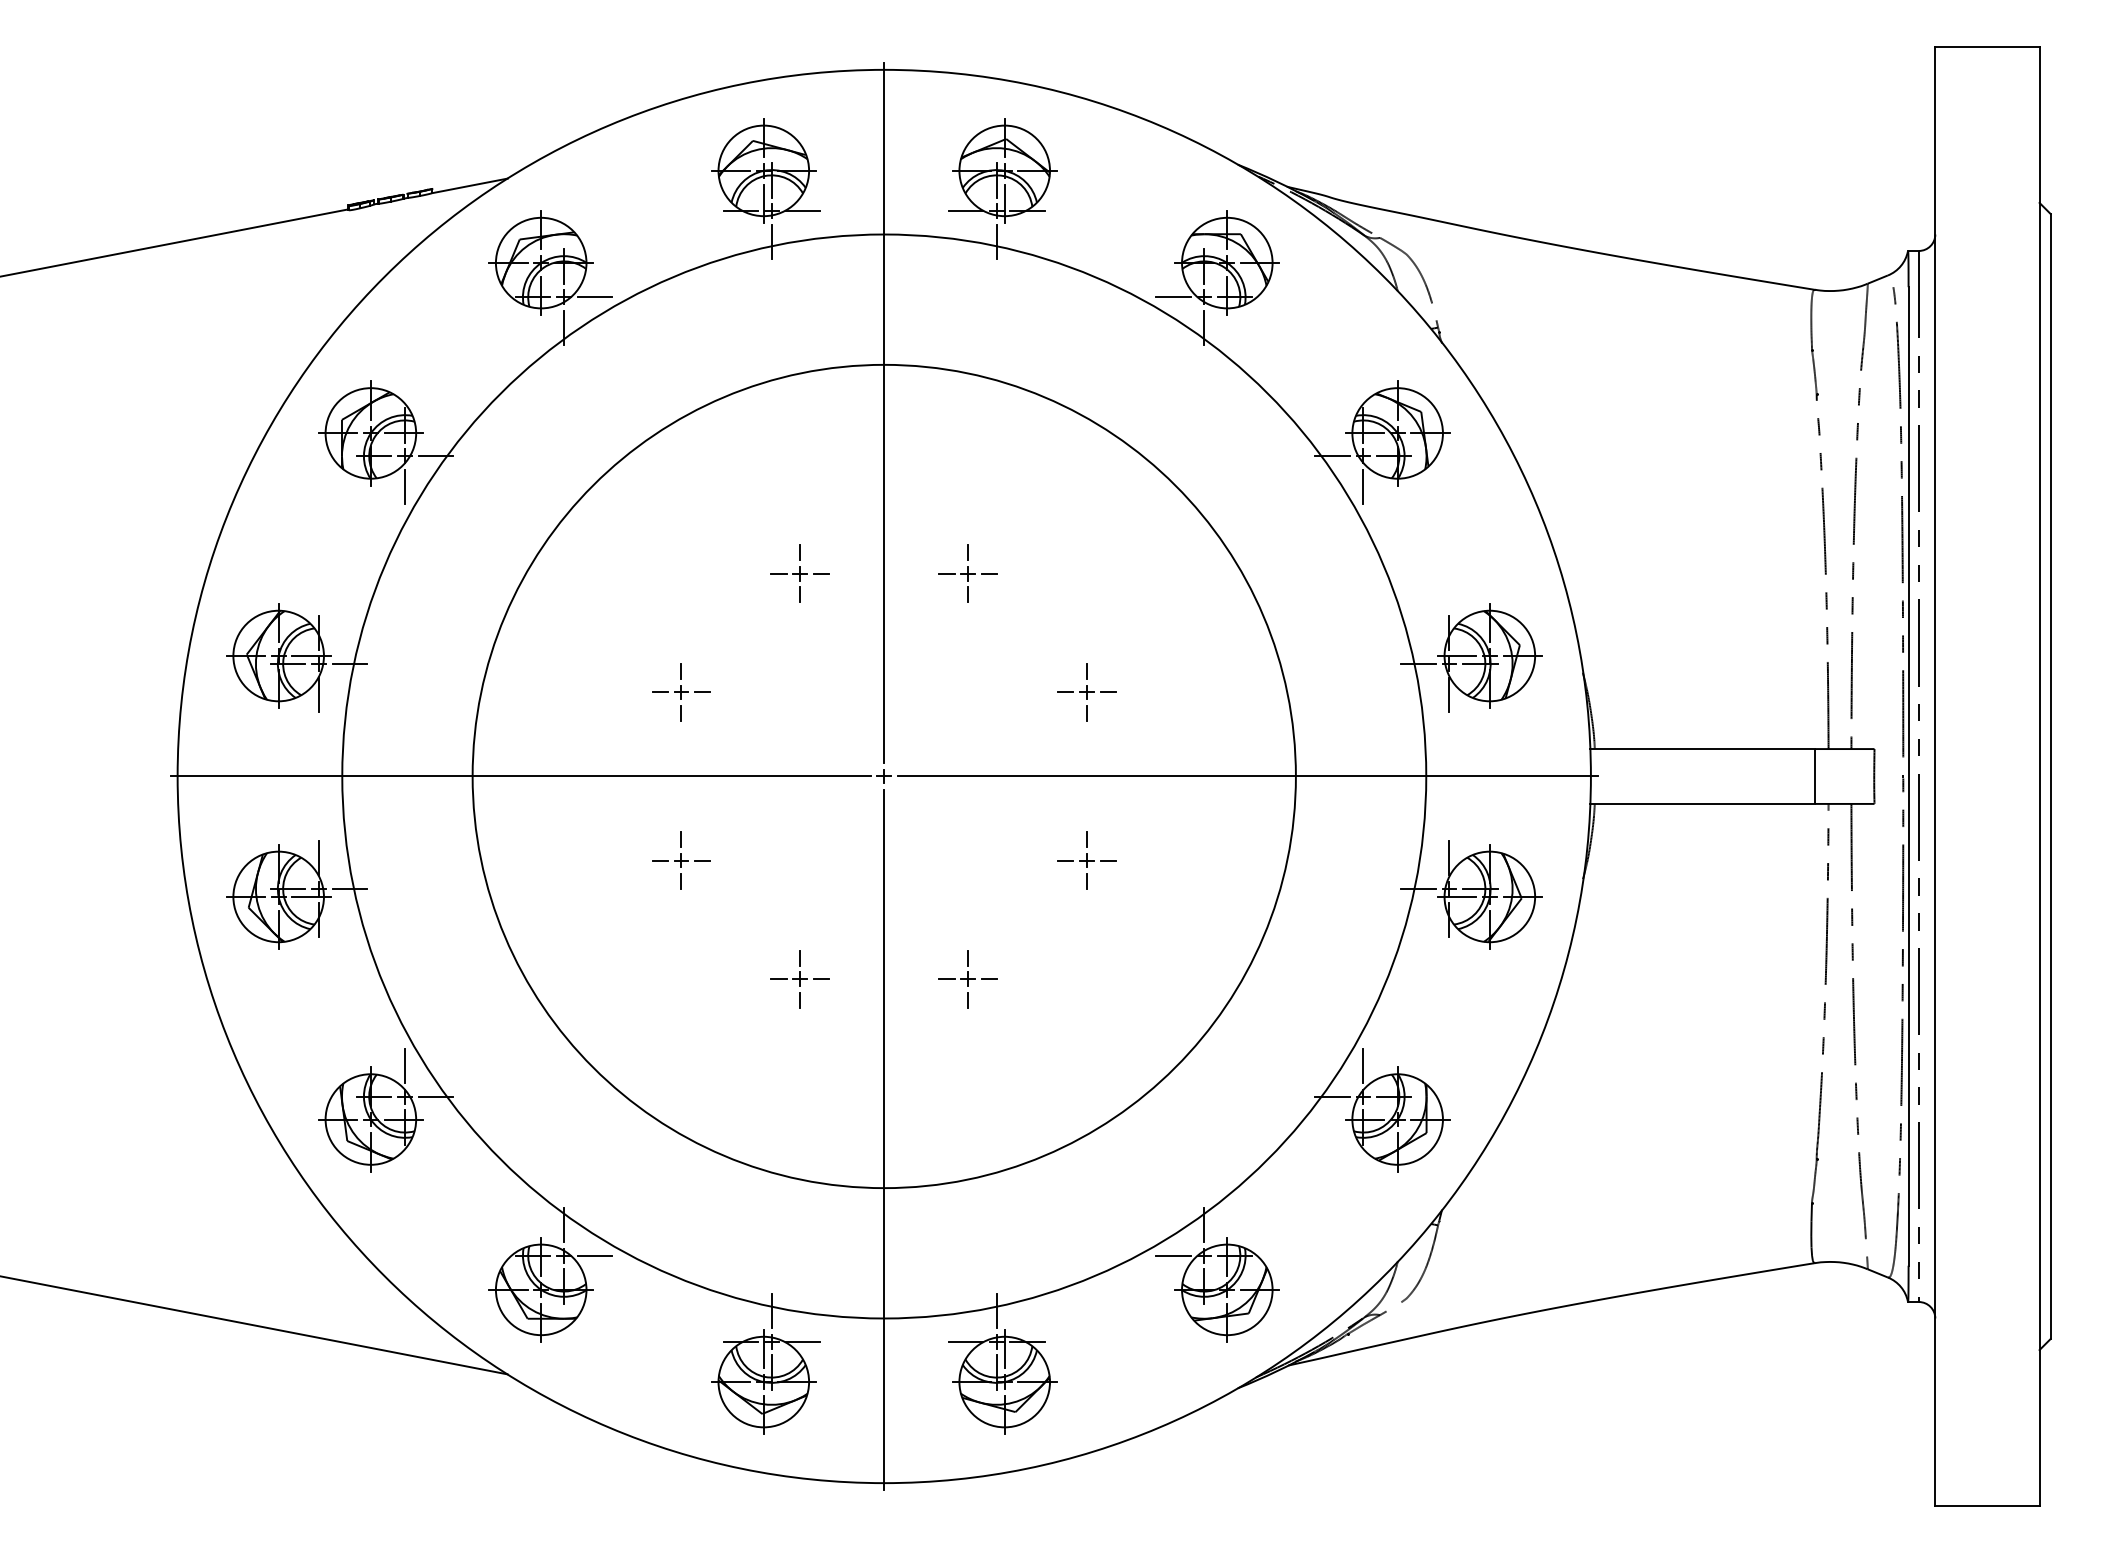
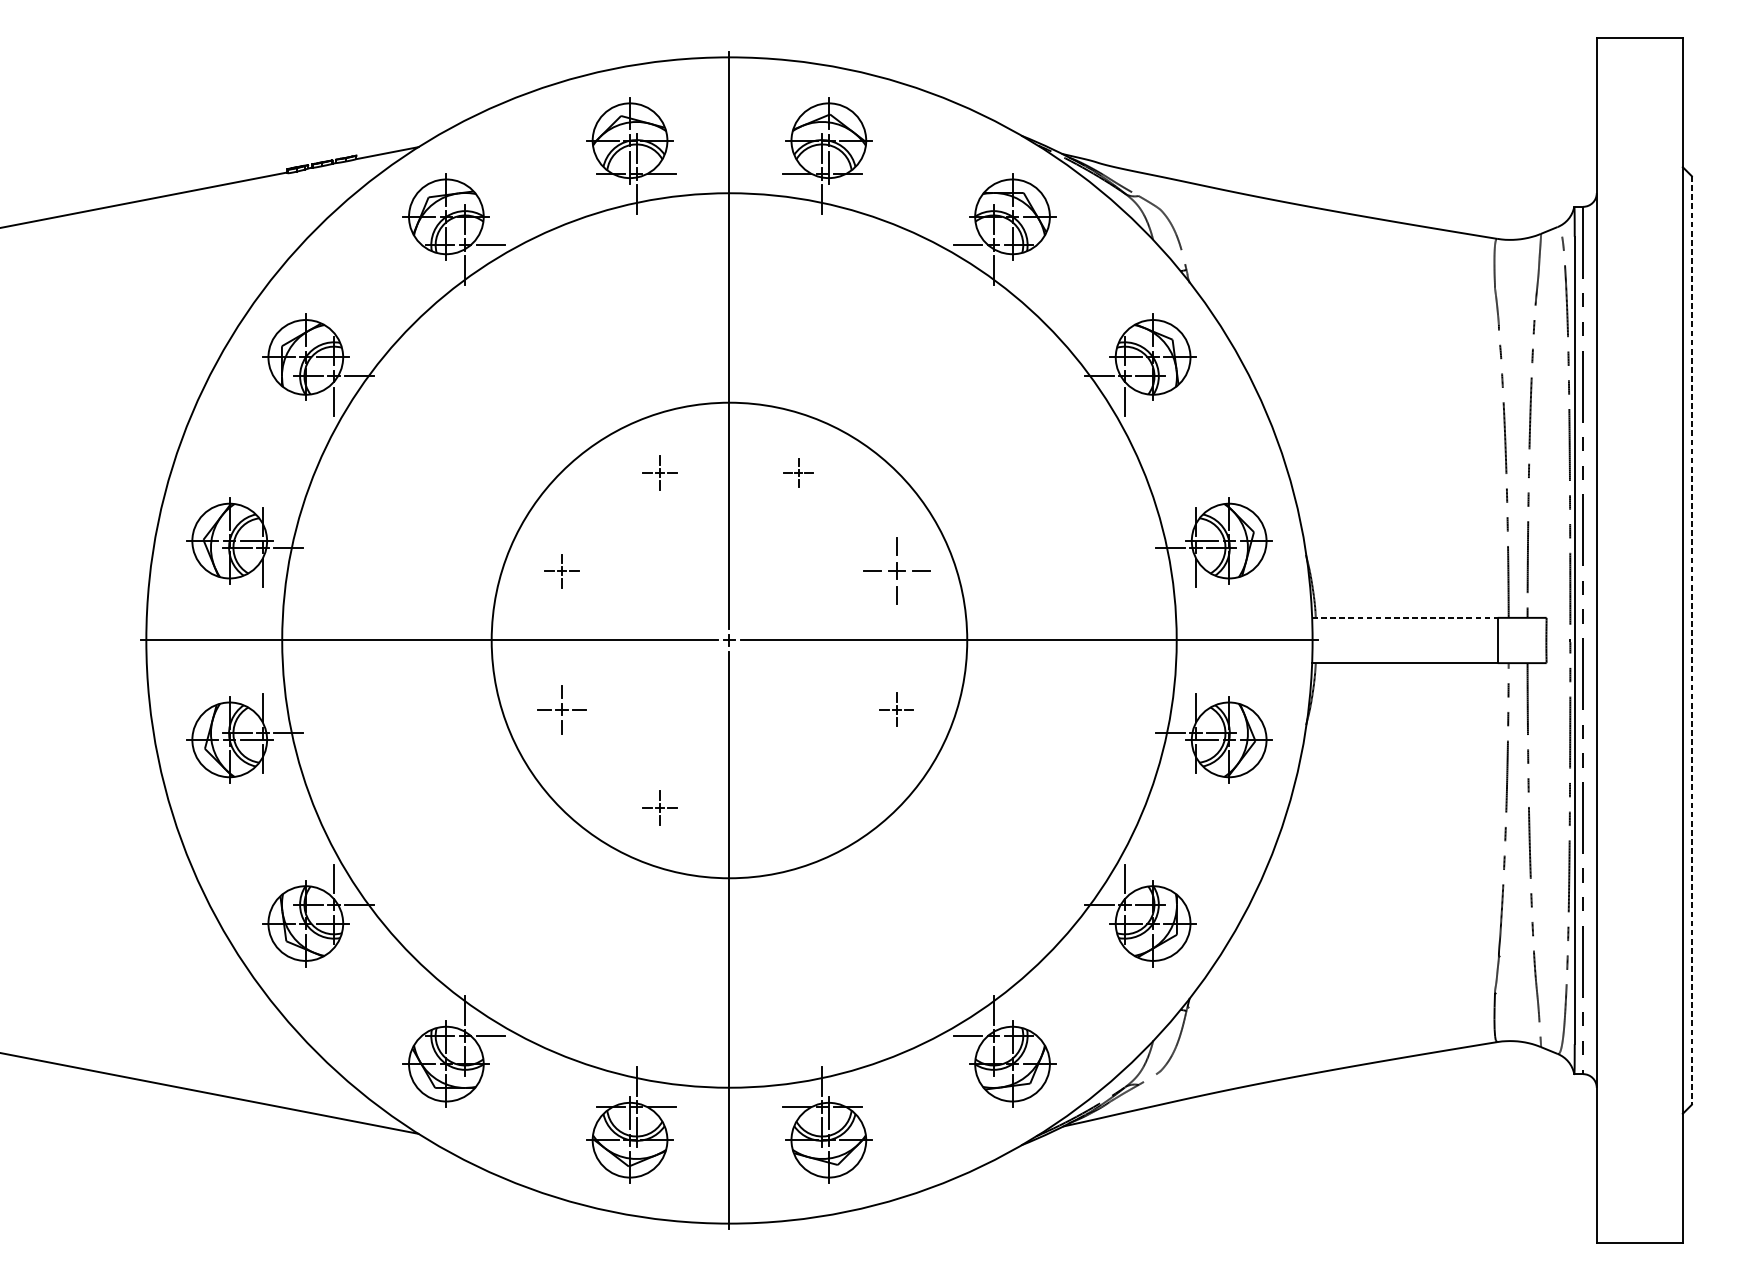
part: (799, 573) -> (659, 472), size x0.7
part: (967, 573) -> (798, 472), size x0.6
part: (681, 692) -> (562, 571), size x0.7
part: (1086, 692) -> (896, 571), size x1.4
line: (1703, 749) -> (1405, 618), solid -> dashed
circle: (883, 776) -> (728, 640), size x0.7
line: (2050, 776) -> (1691, 640), solid -> dashed
part: (1086, 860) -> (896, 709), size x0.7
part: (799, 979) -> (659, 808), size x0.7
part: (967, 979) -> (798, 808), removed

